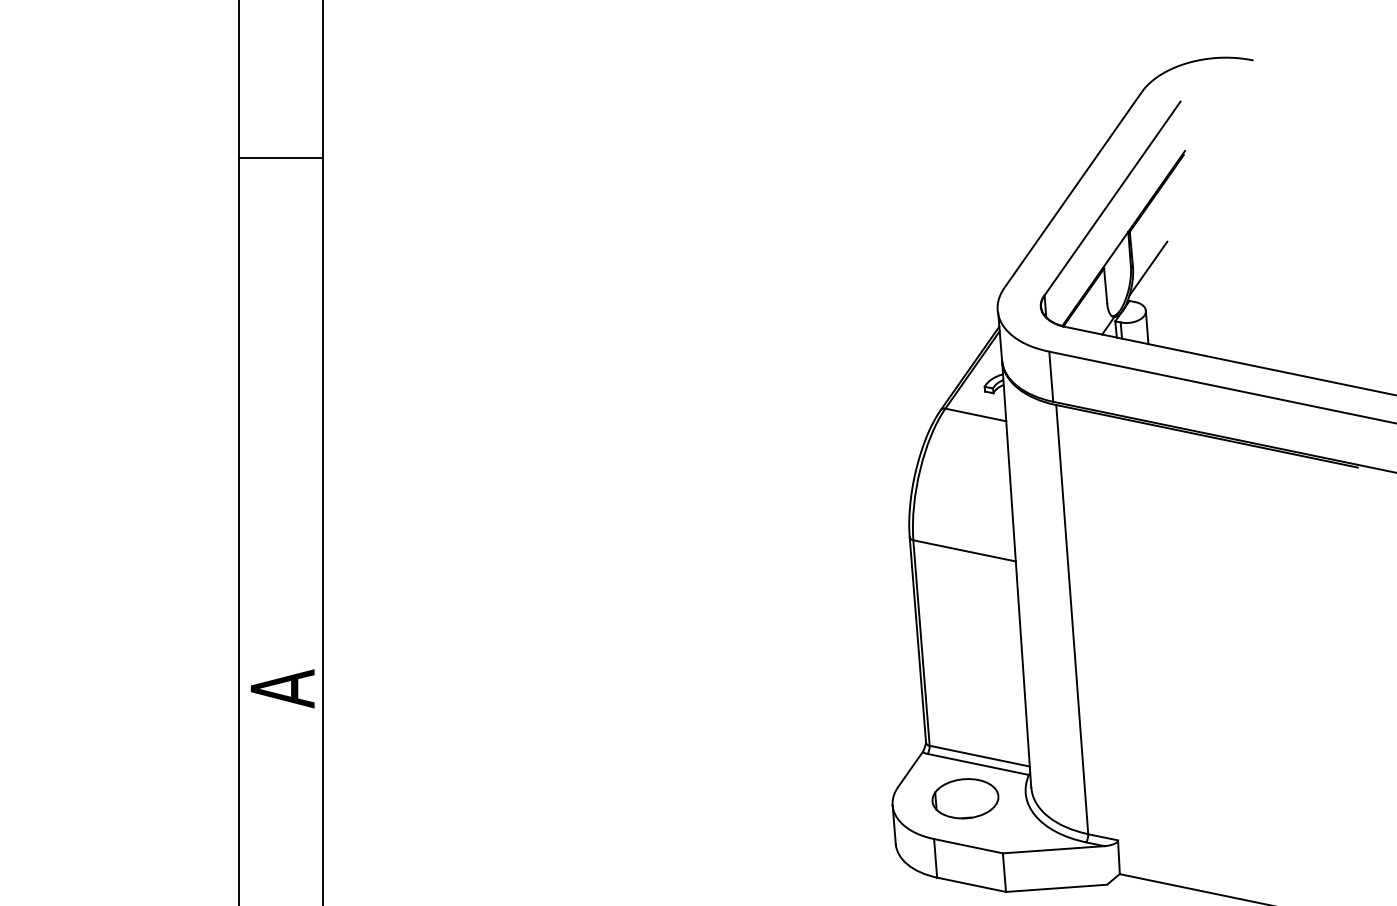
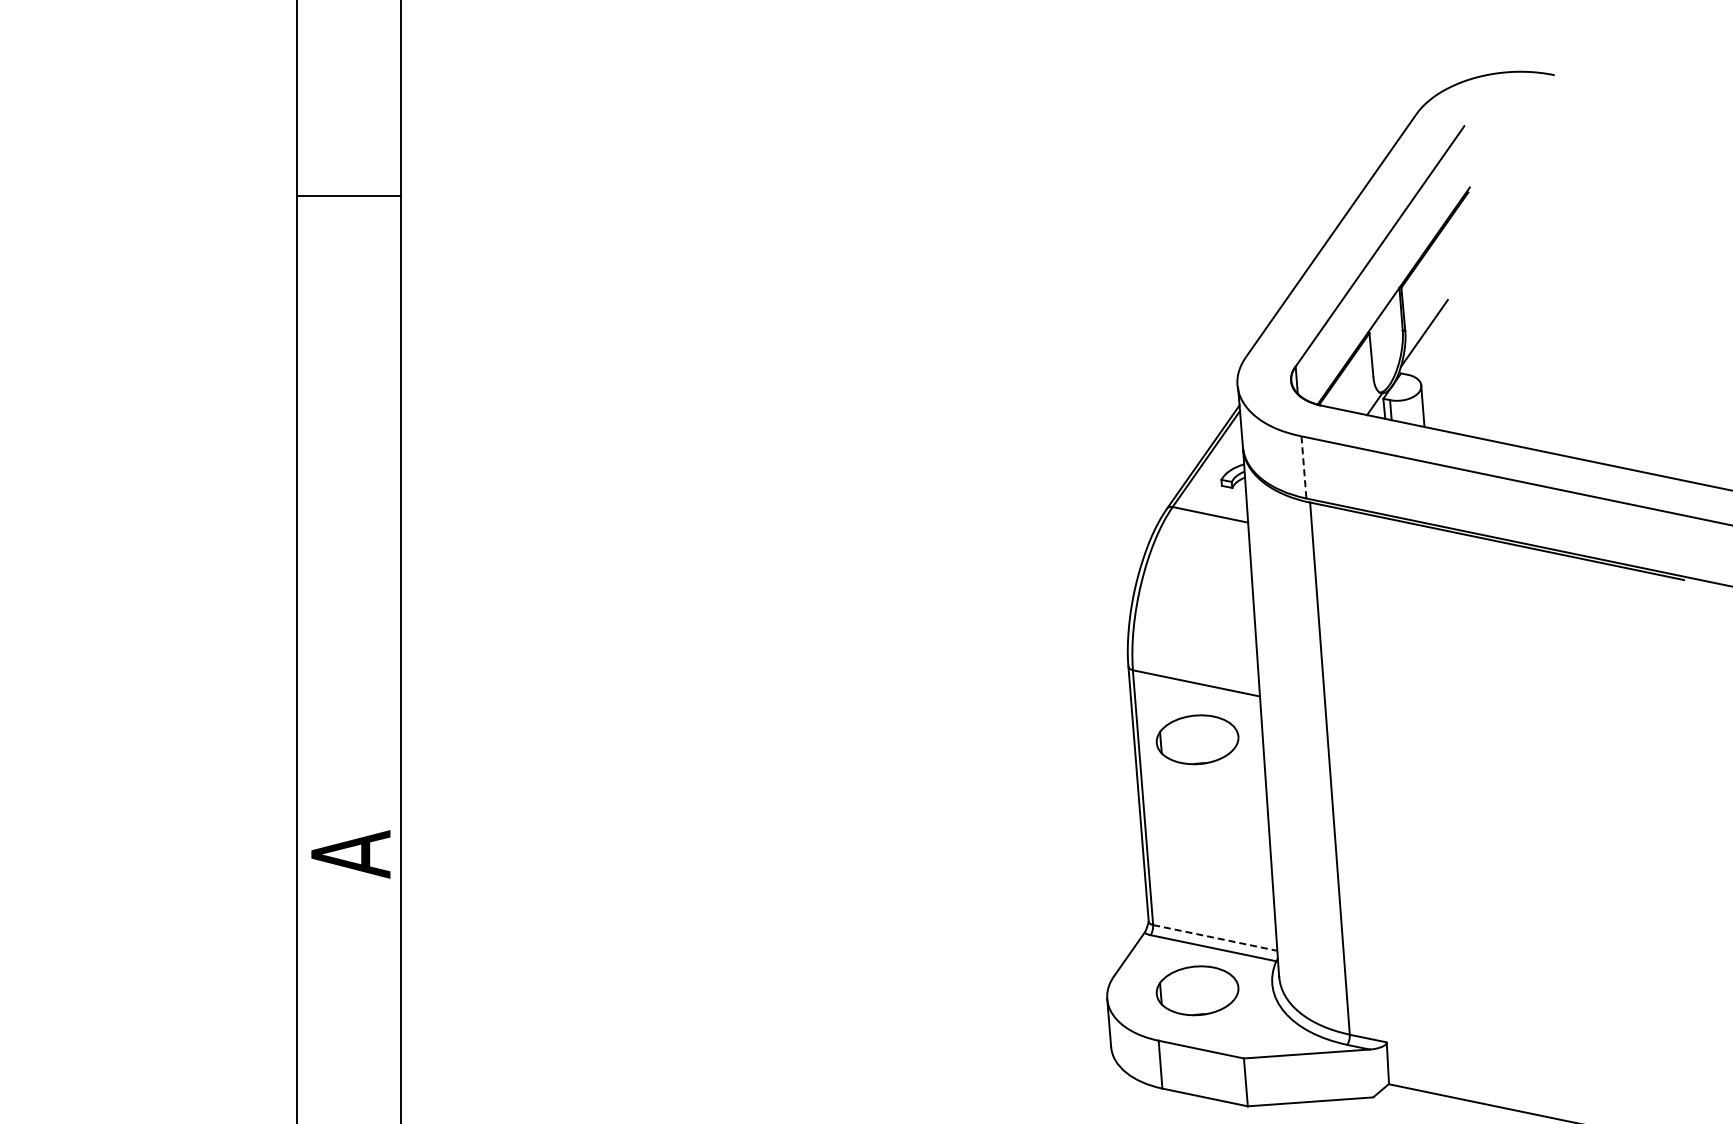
line: (1051, 376) -> (1304, 467), solid -> dashed
part: (965, 596) -> (1197, 739), added
line: (979, 756) -> (1215, 938), solid -> dashed

